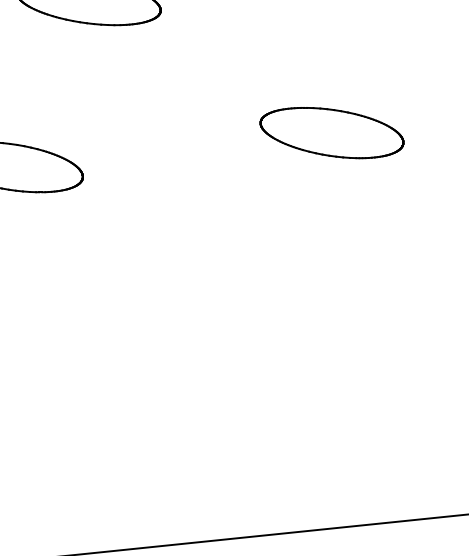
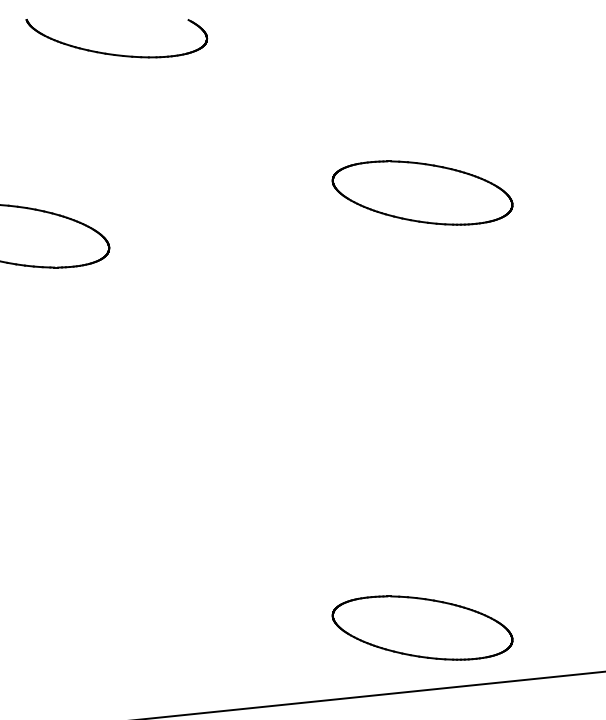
part: (331, 478) -> (422, 627), added

